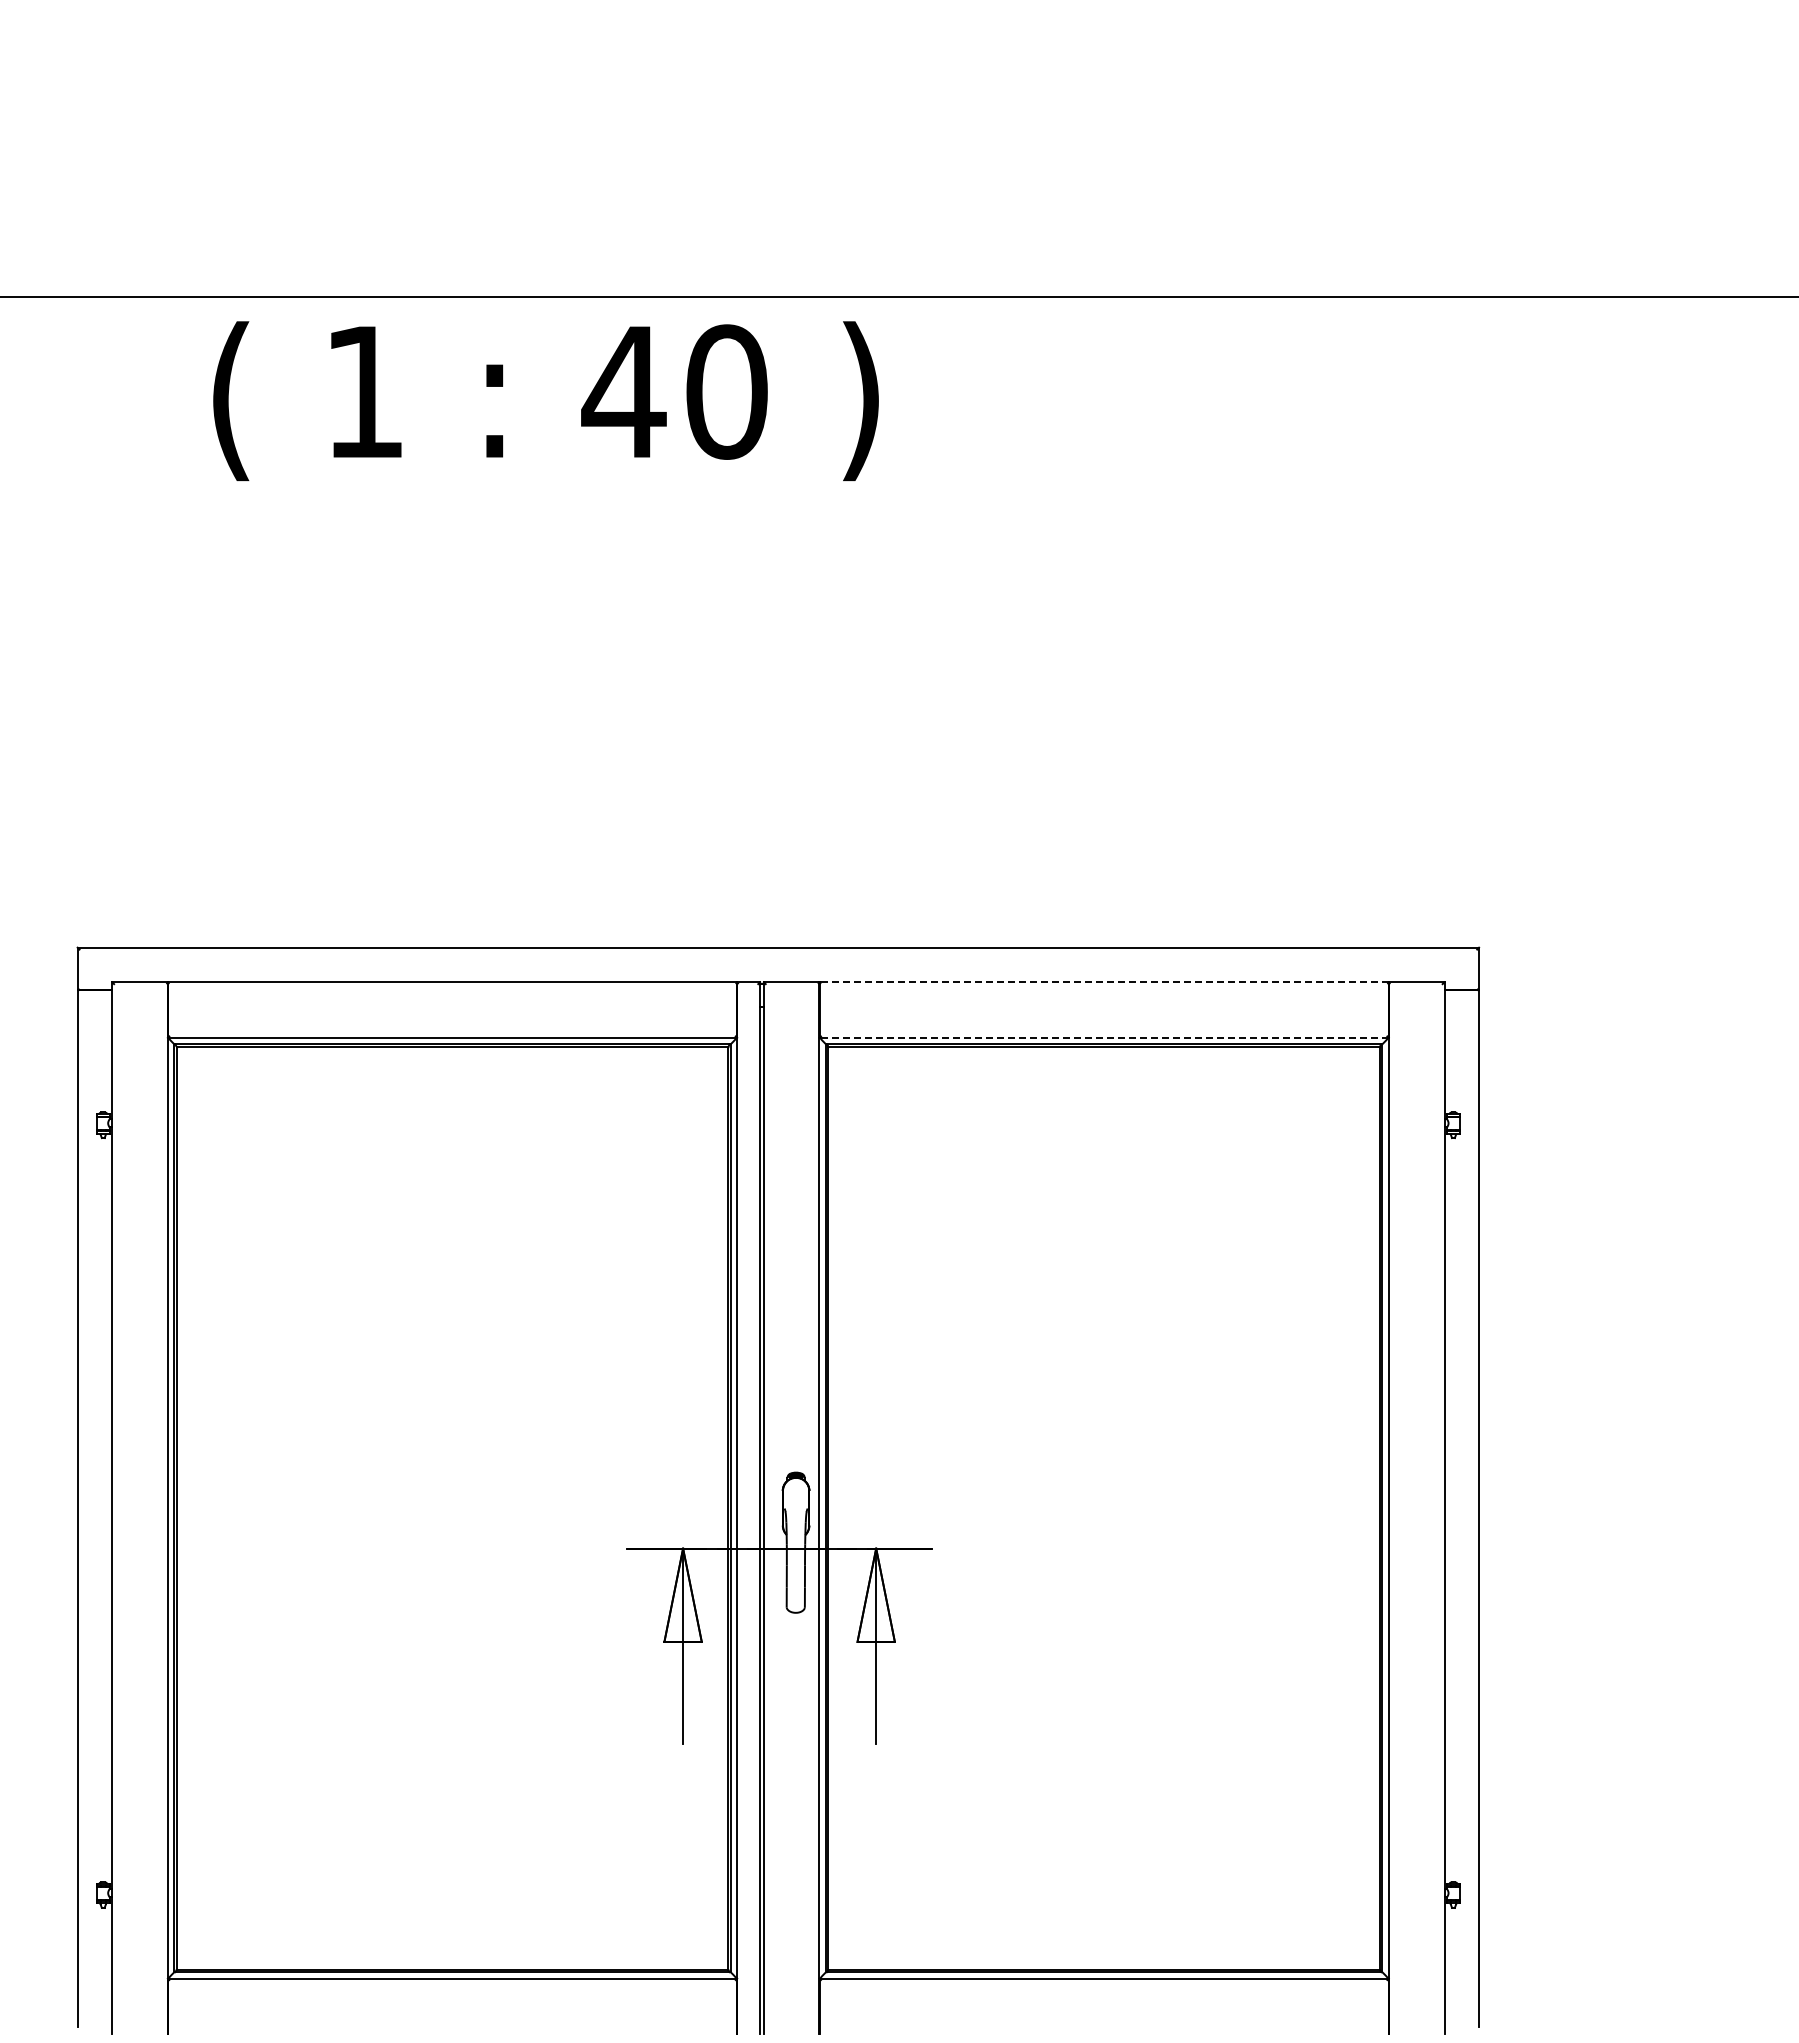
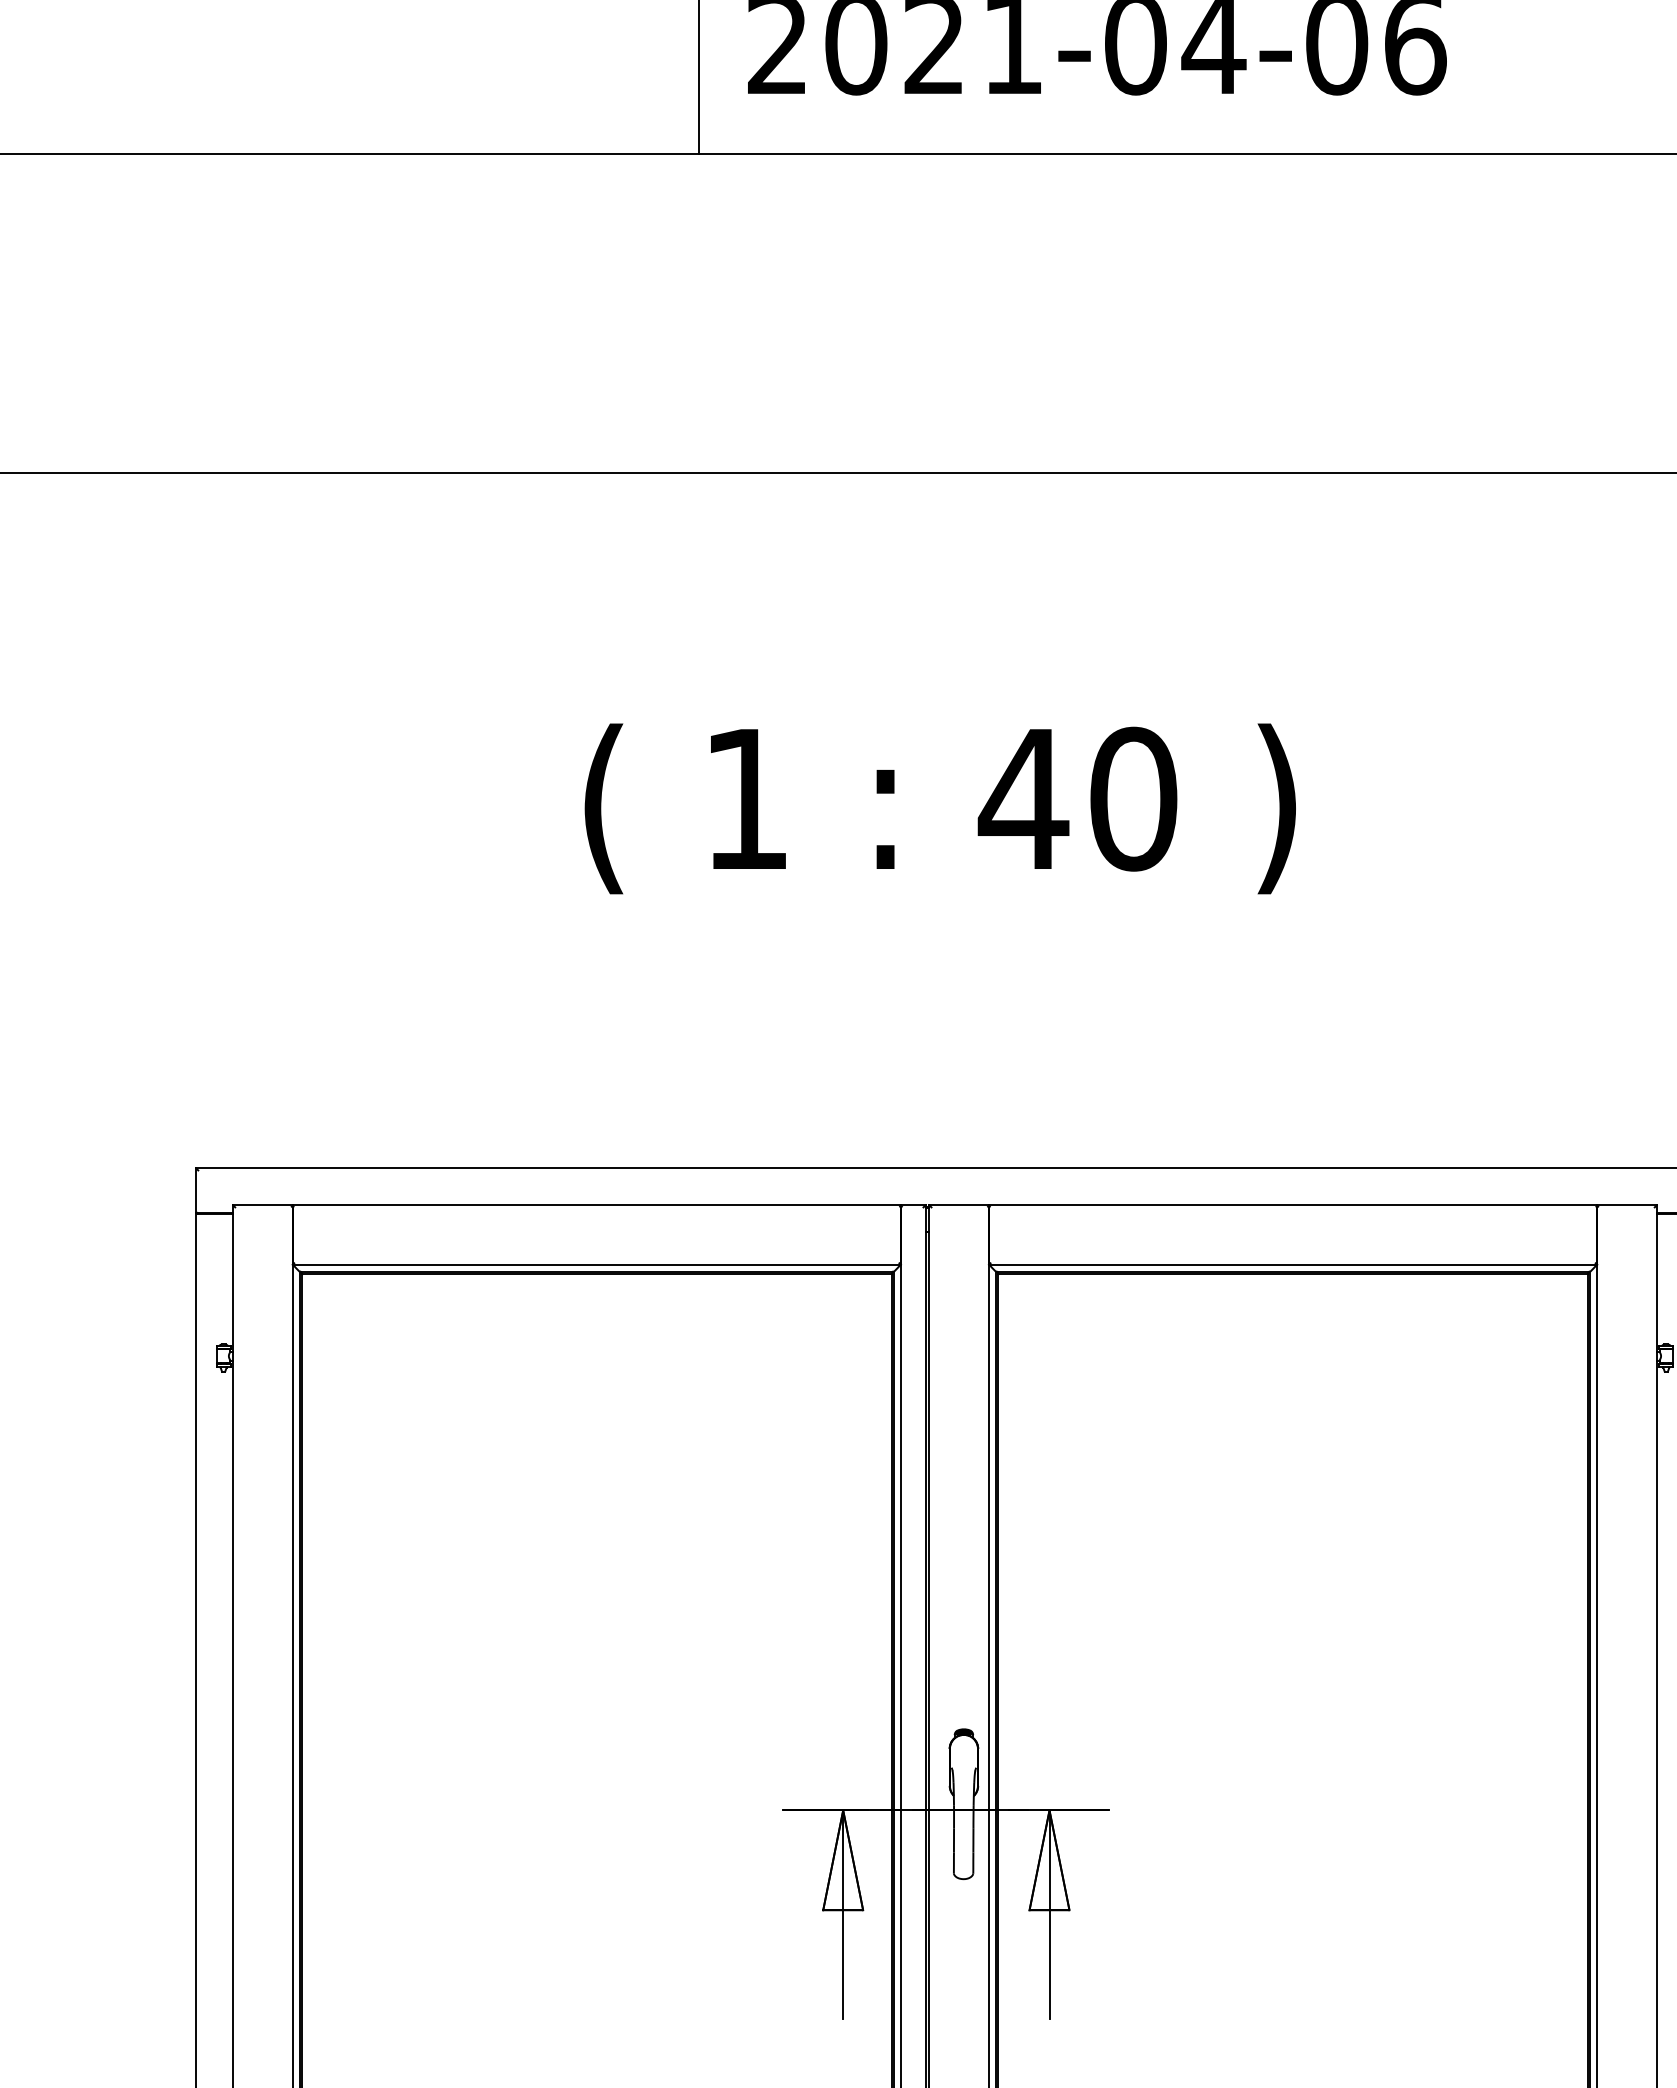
text: (545, 400) -> (939, 808), moved
line: (1104, 982) -> (1293, 1205), dashed -> solid
line: (1104, 1037) -> (1293, 1264), dashed -> solid

